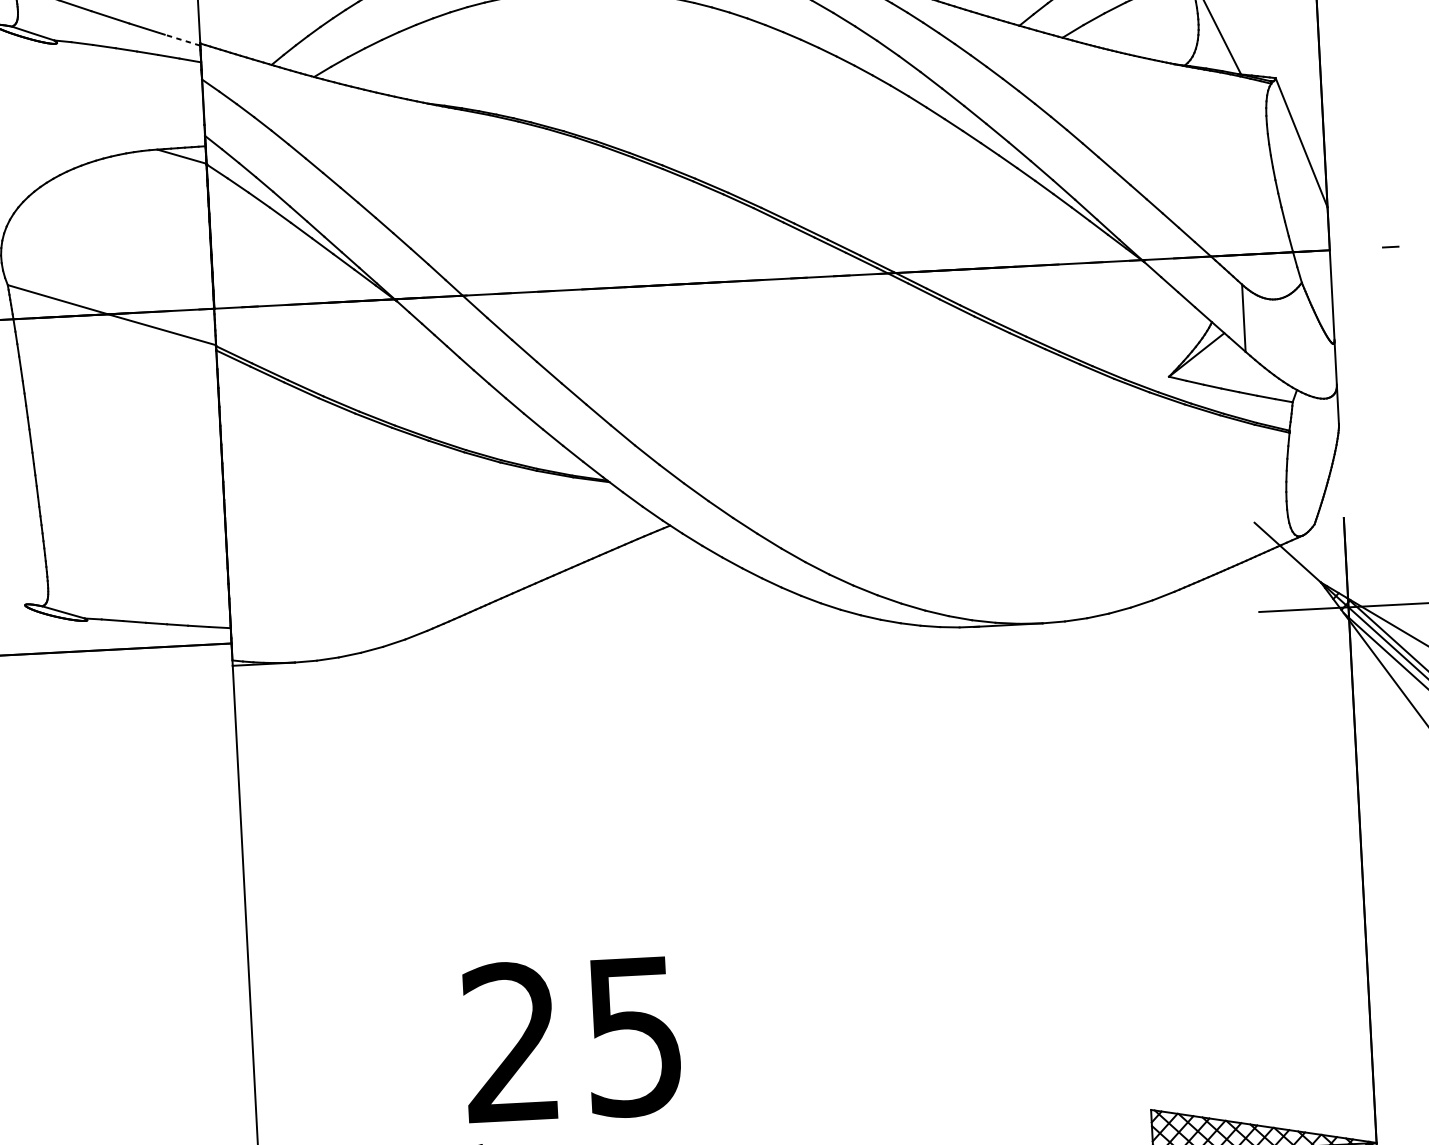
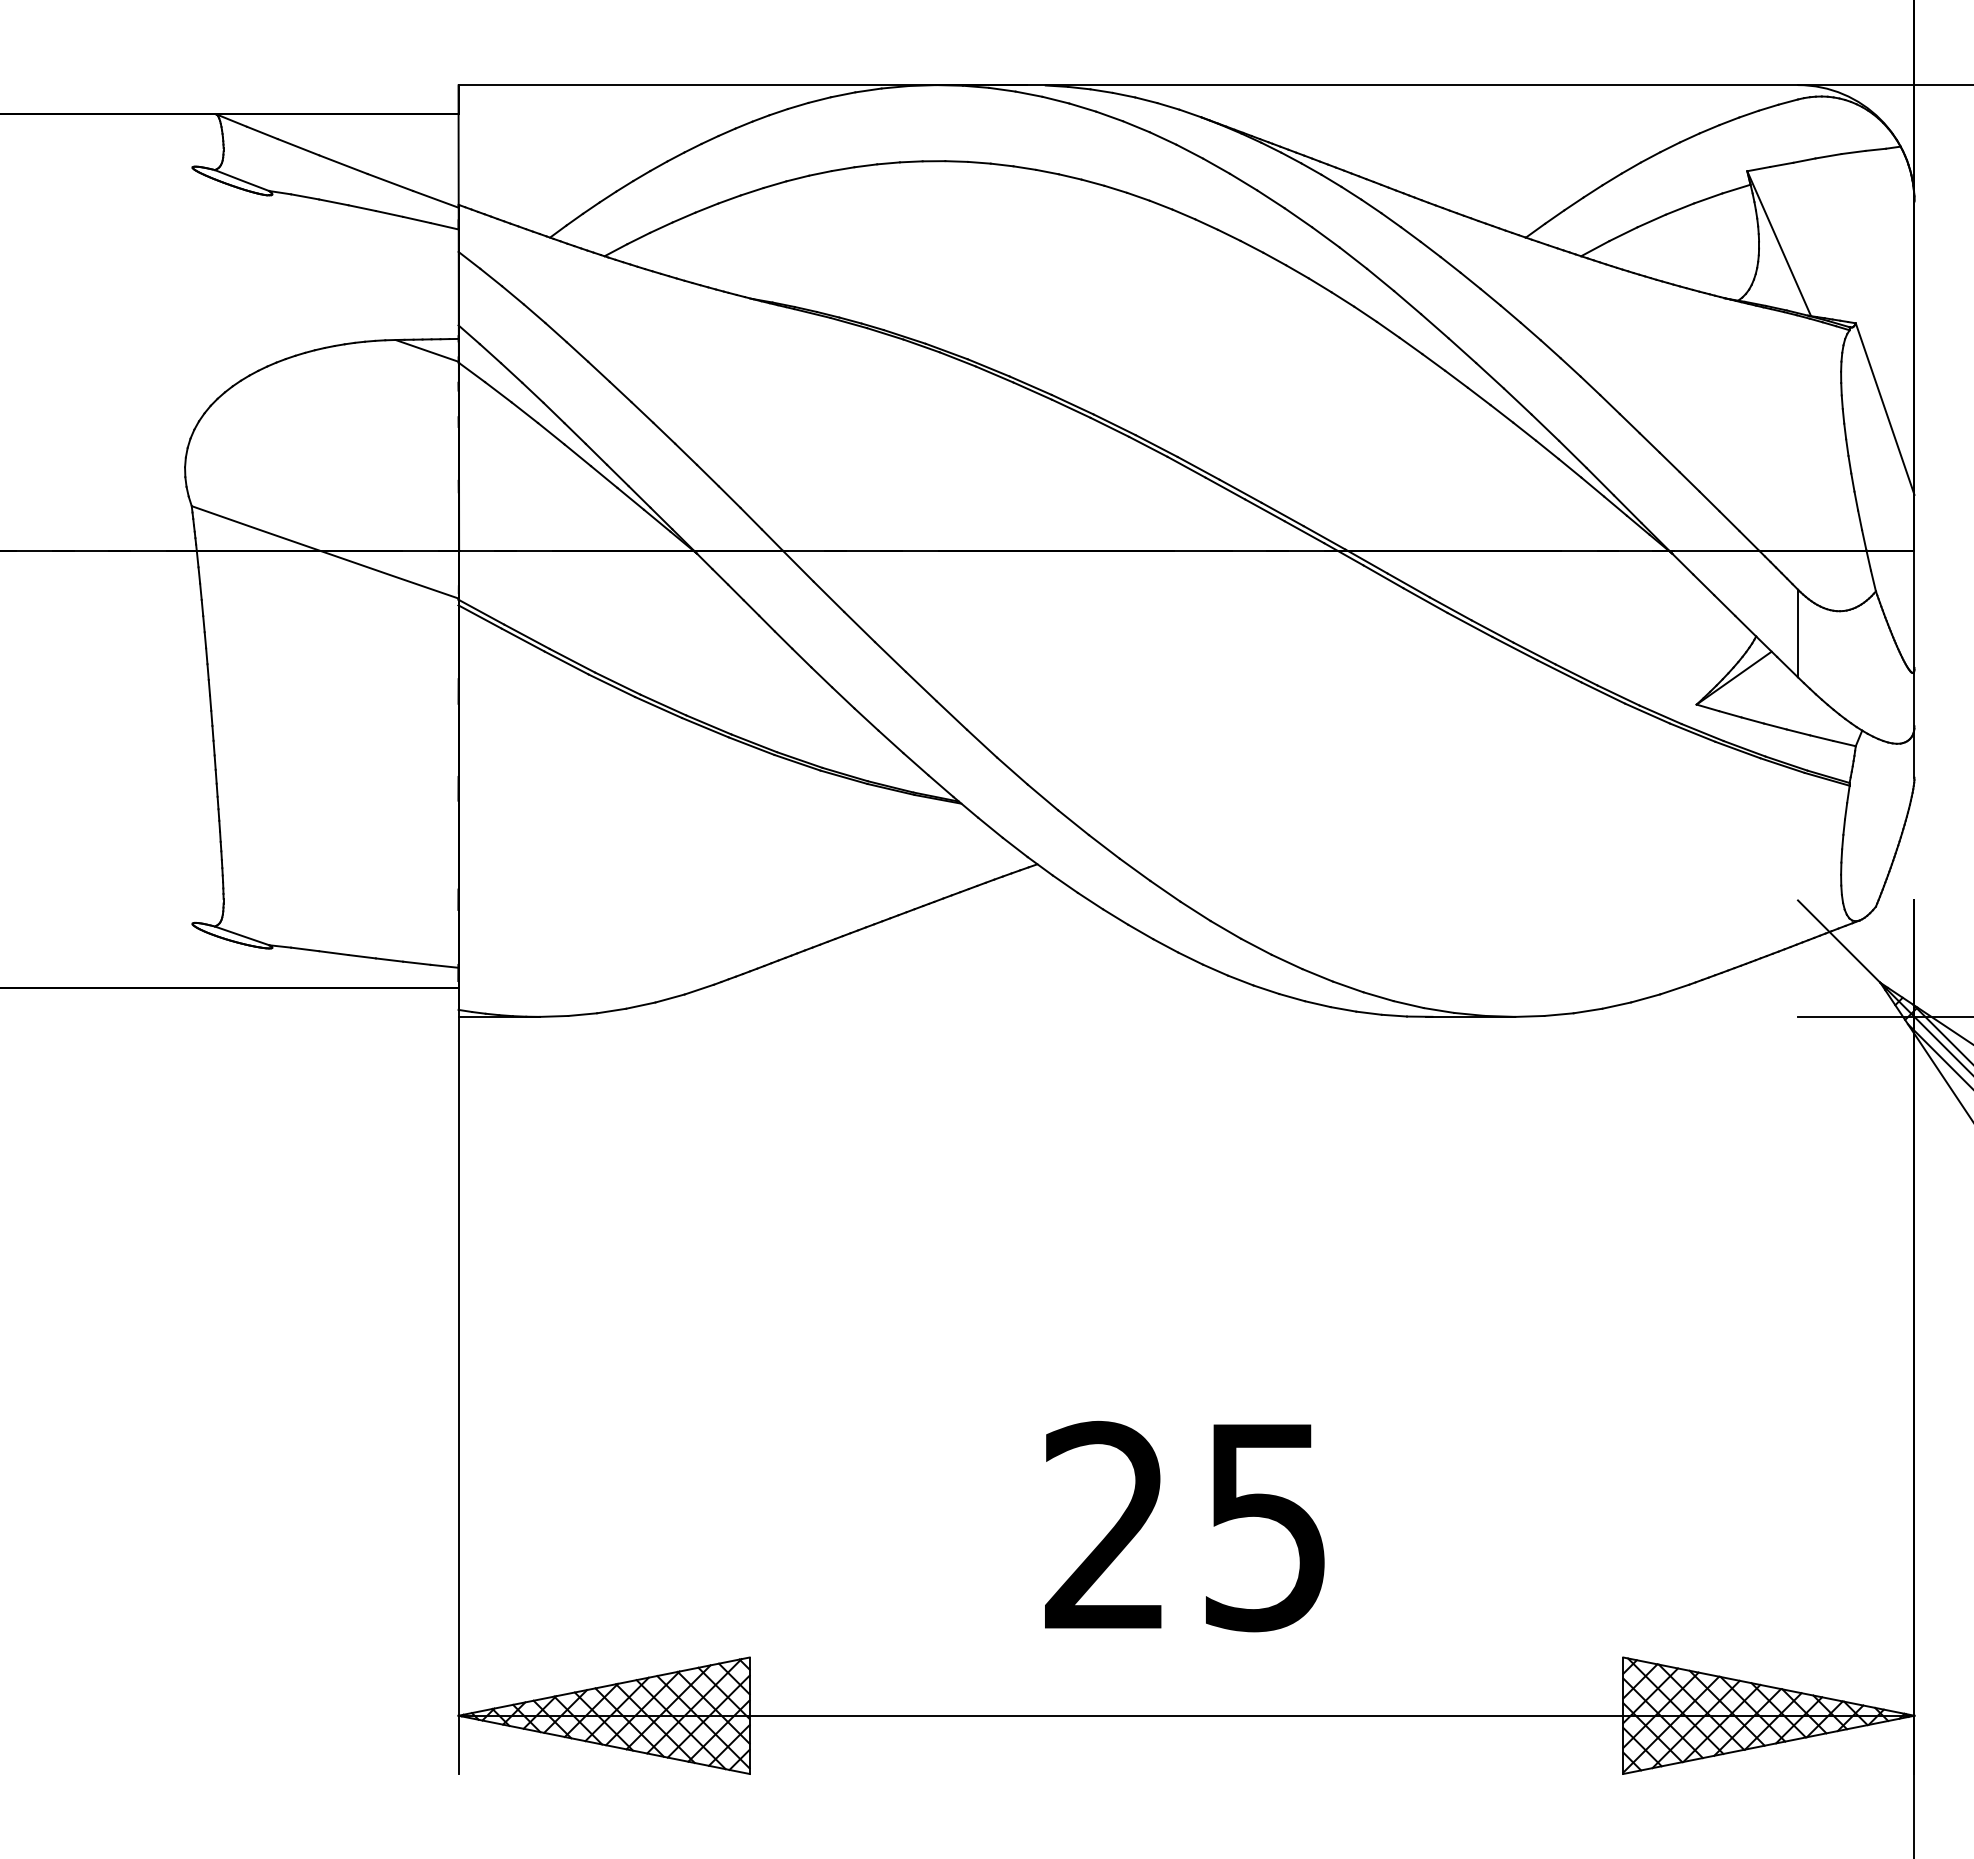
line: (182, 40) -> (435, 199), dashed -> solid
text: (572, 1039) -> (1184, 1526), moved

